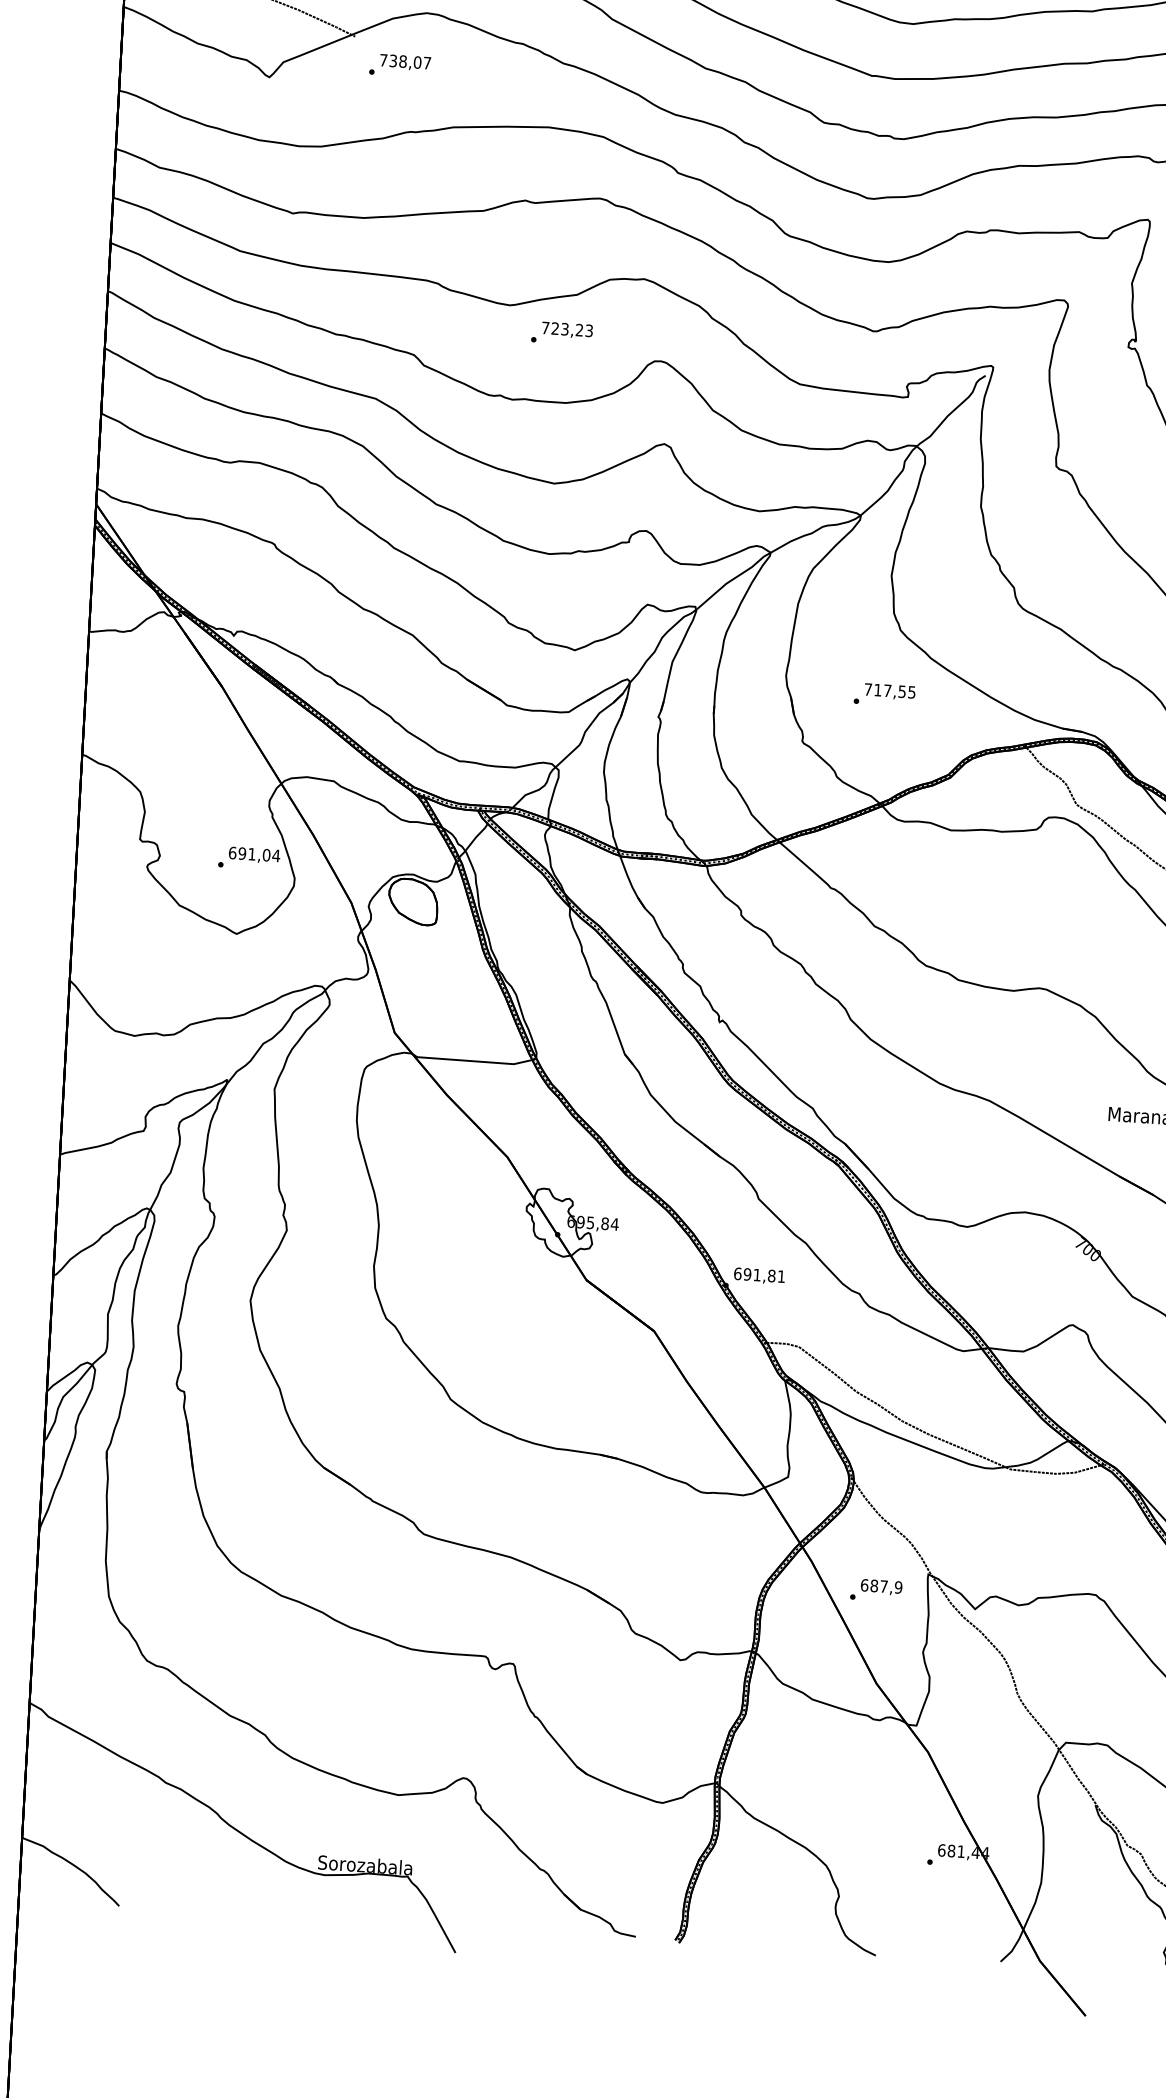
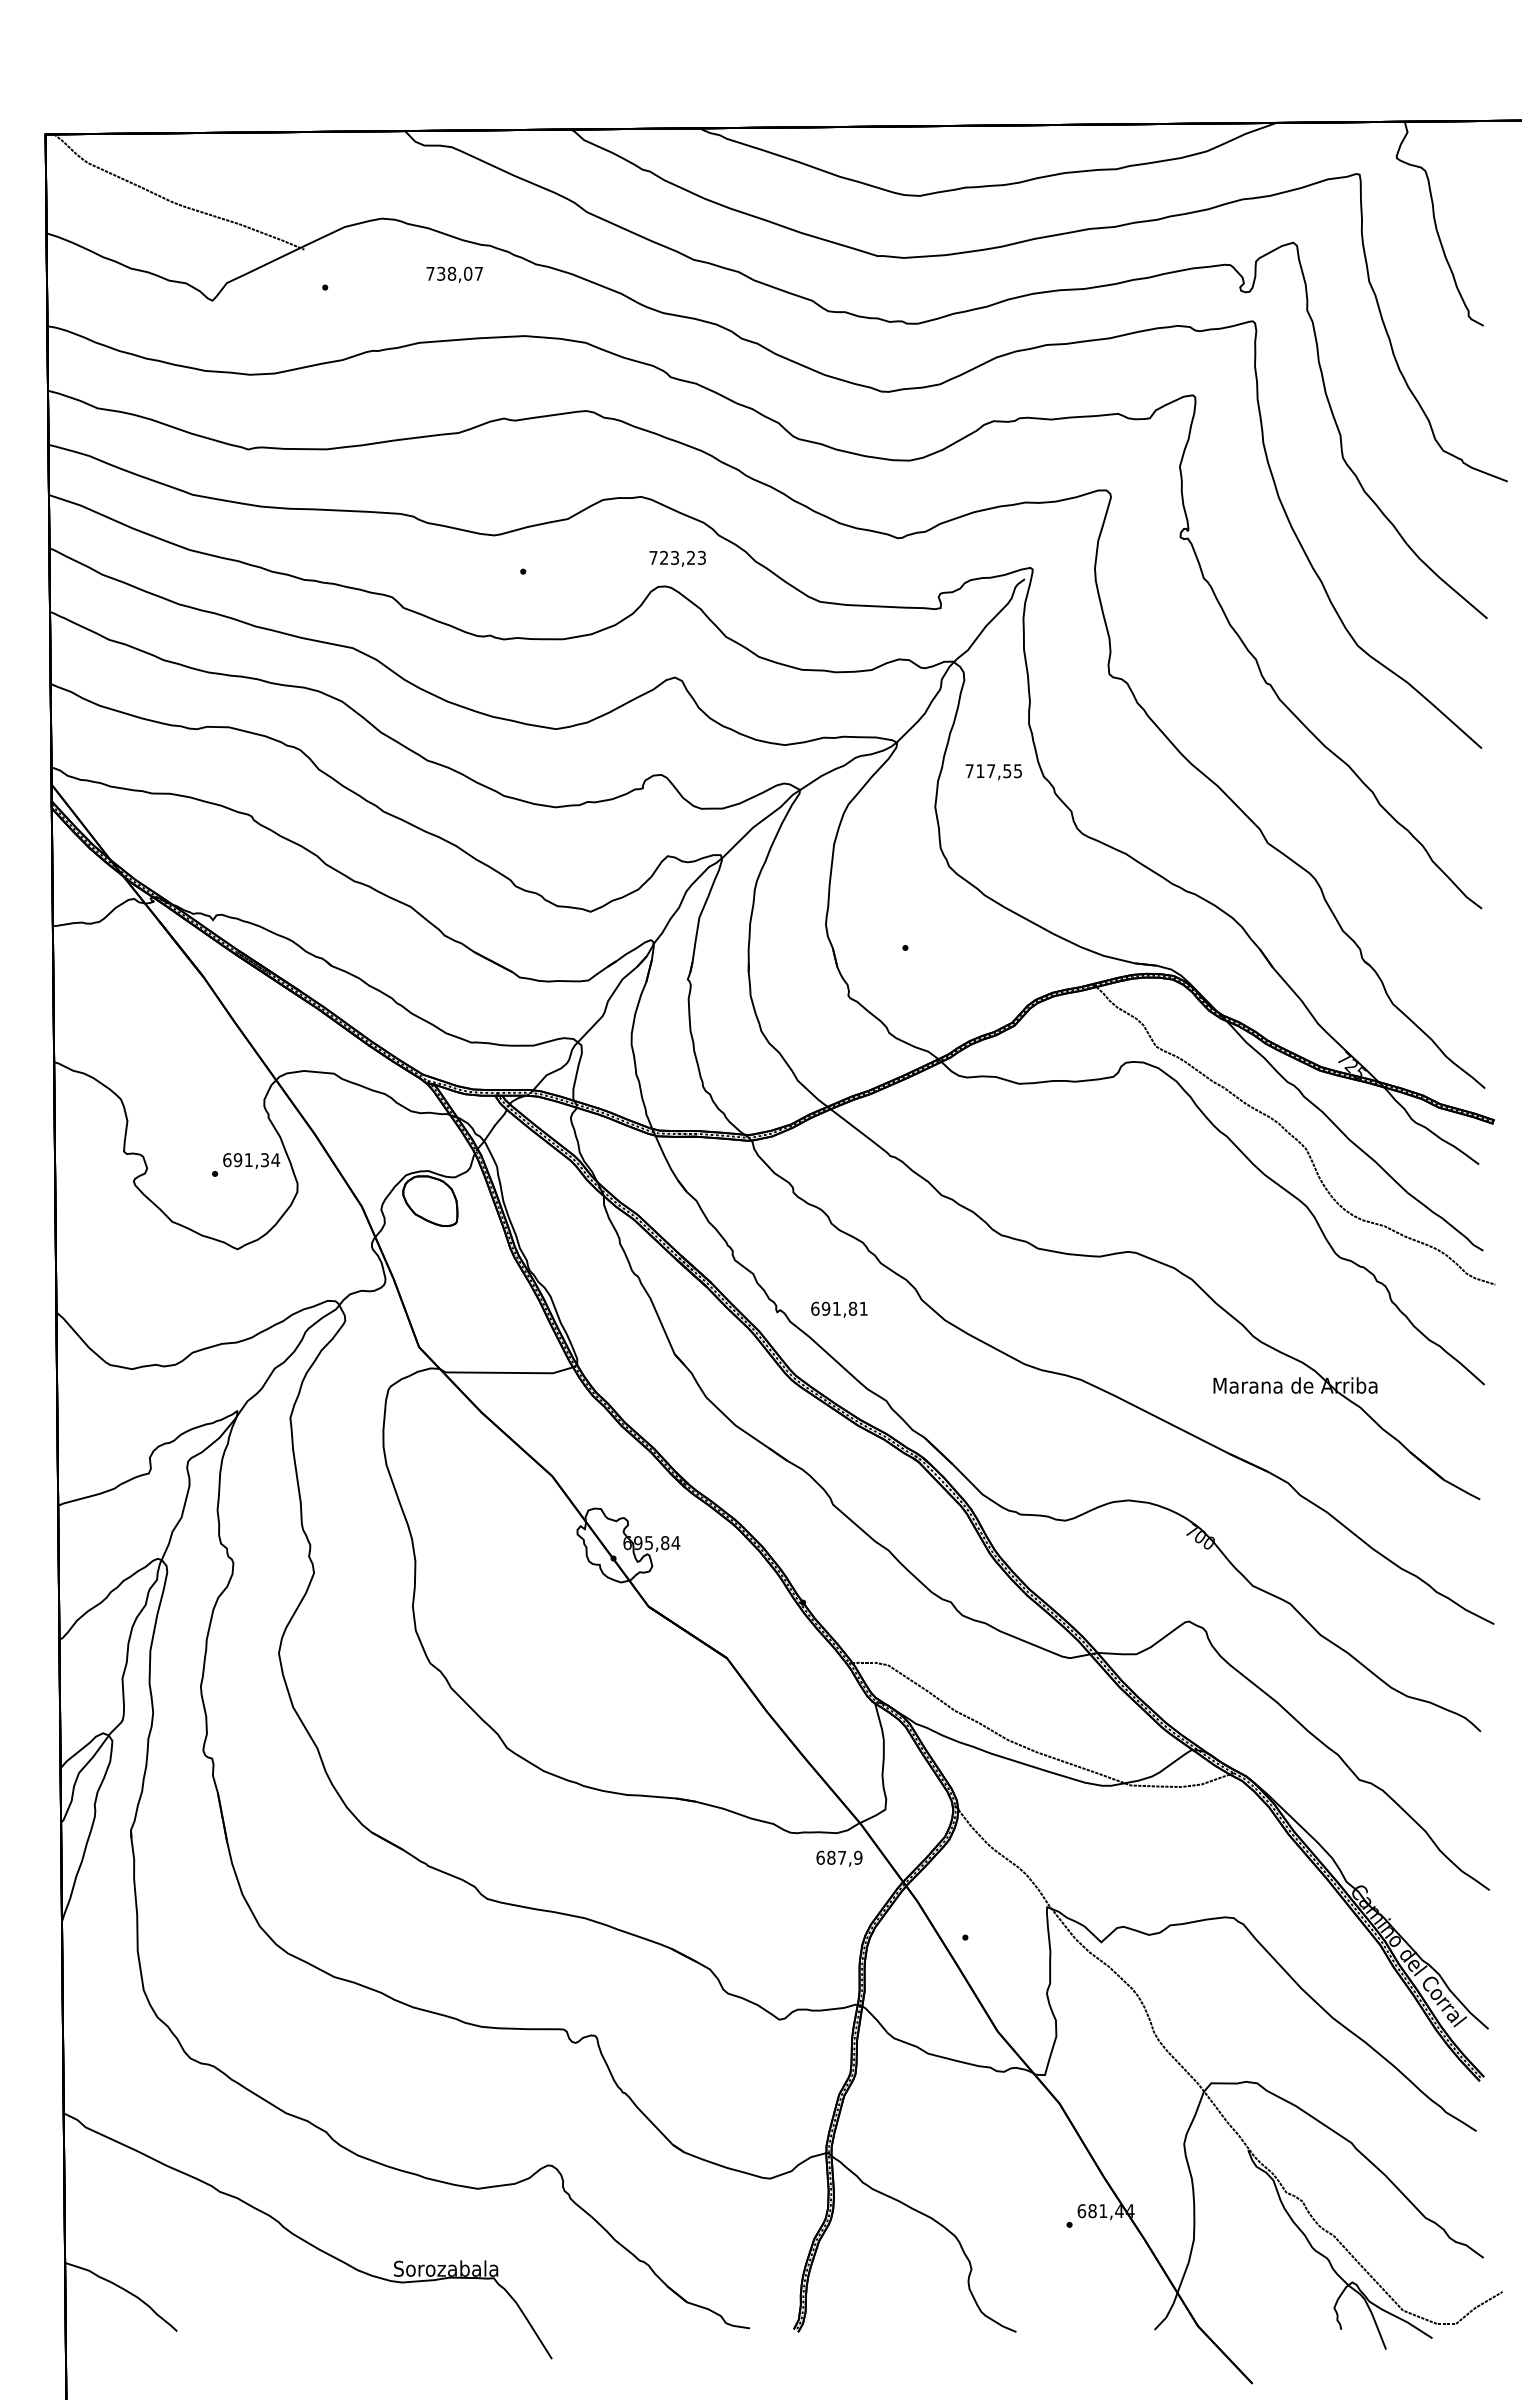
text: (405, 62) -> (454, 274), moved
text: (567, 329) -> (677, 558), moved
text: (889, 692) -> (993, 772), moved
text: (266, 855) -> (264, 1160), 691,04 -> 691,34
text: (759, 1275) -> (839, 1309), moved
text: (881, 1587) -> (839, 1858), moved

